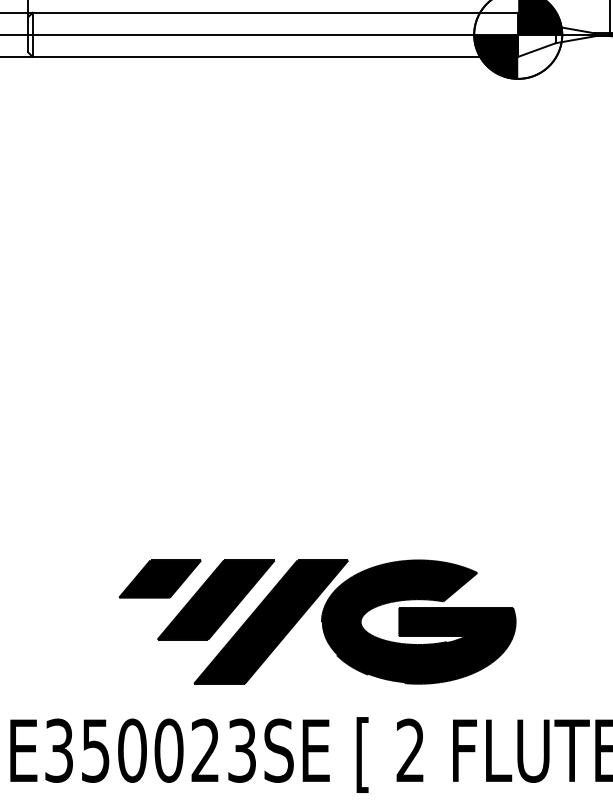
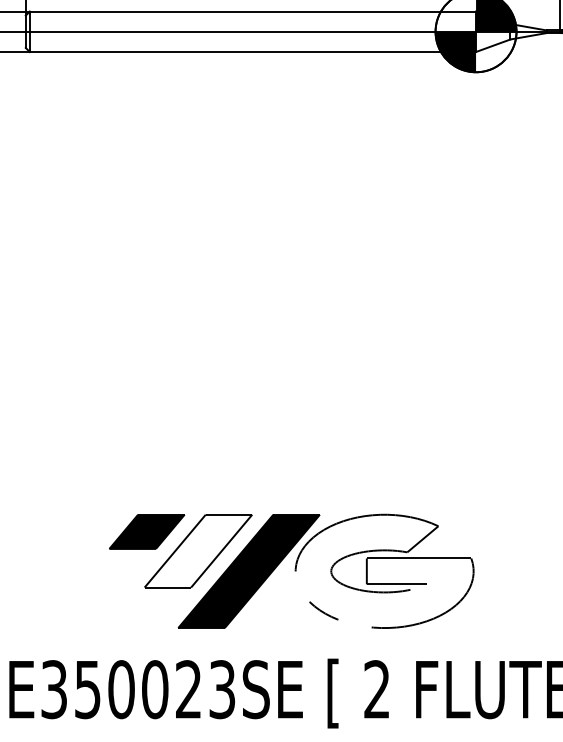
fill: (215, 599) -> (197, 550), removed
fill: (418, 621) -> (384, 570), removed

